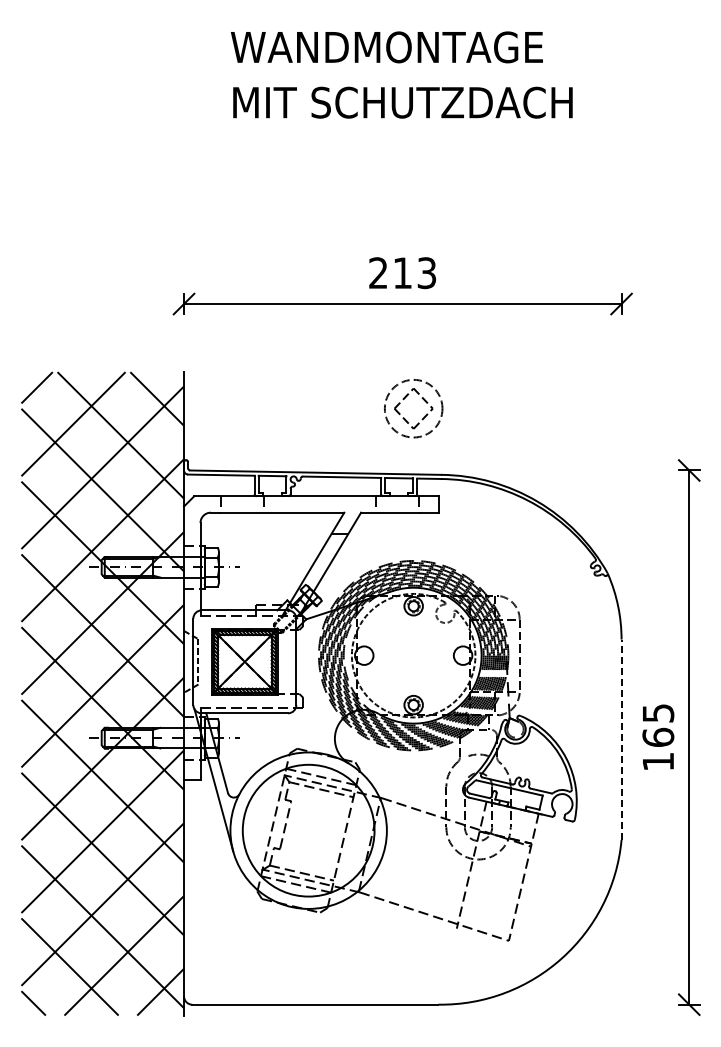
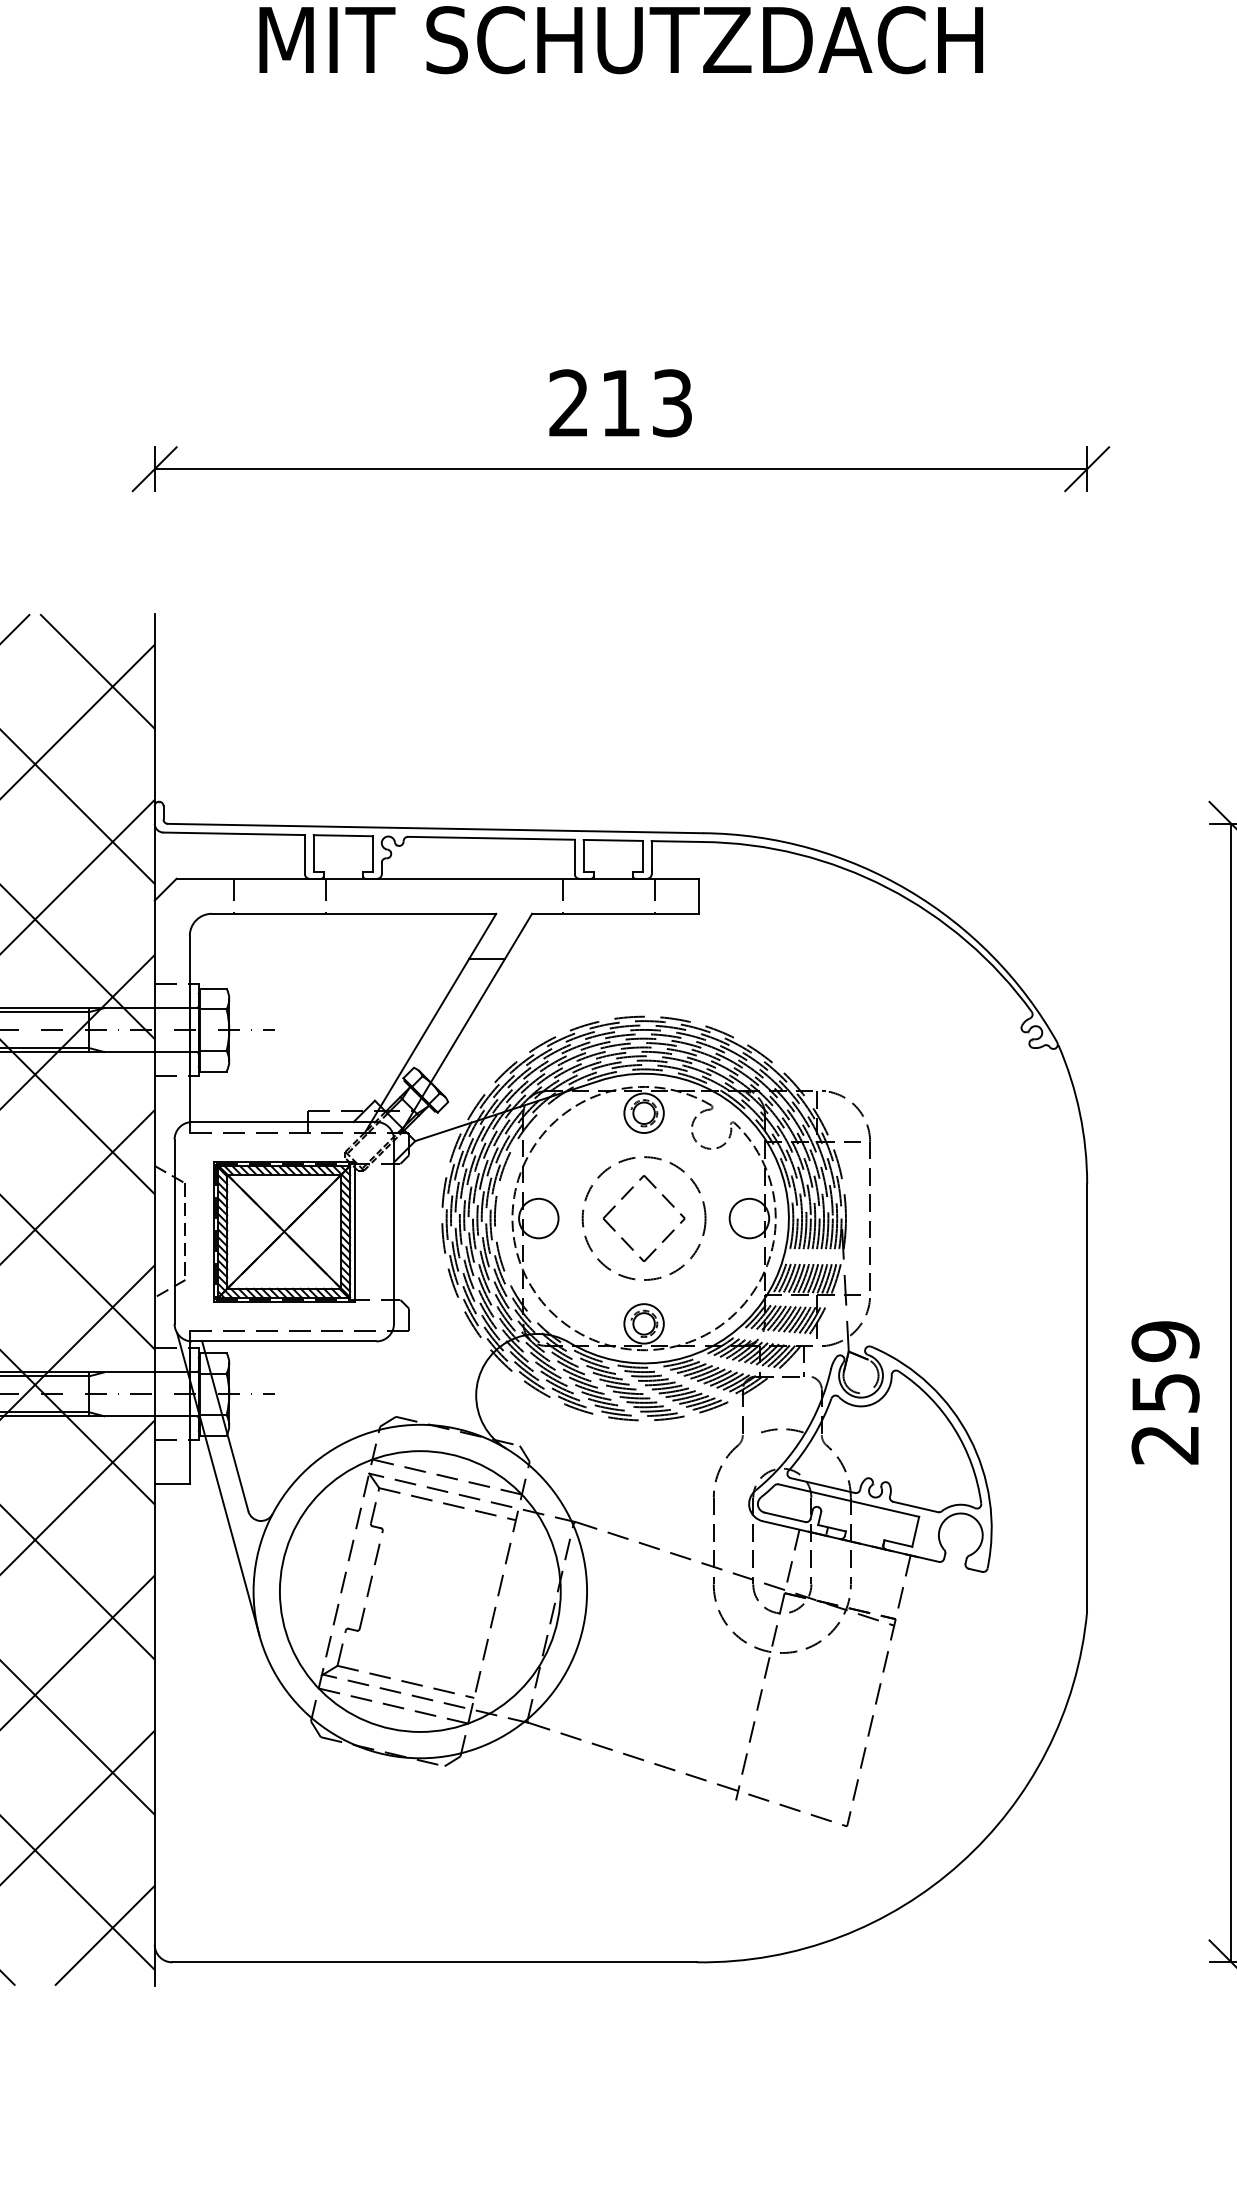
part: (404, 399) -> (624, 1198), moved
text: (658, 737) -> (1165, 1392), 165 -> 259
line: (621, 739) -> (1087, 1397), dashed -> solid

